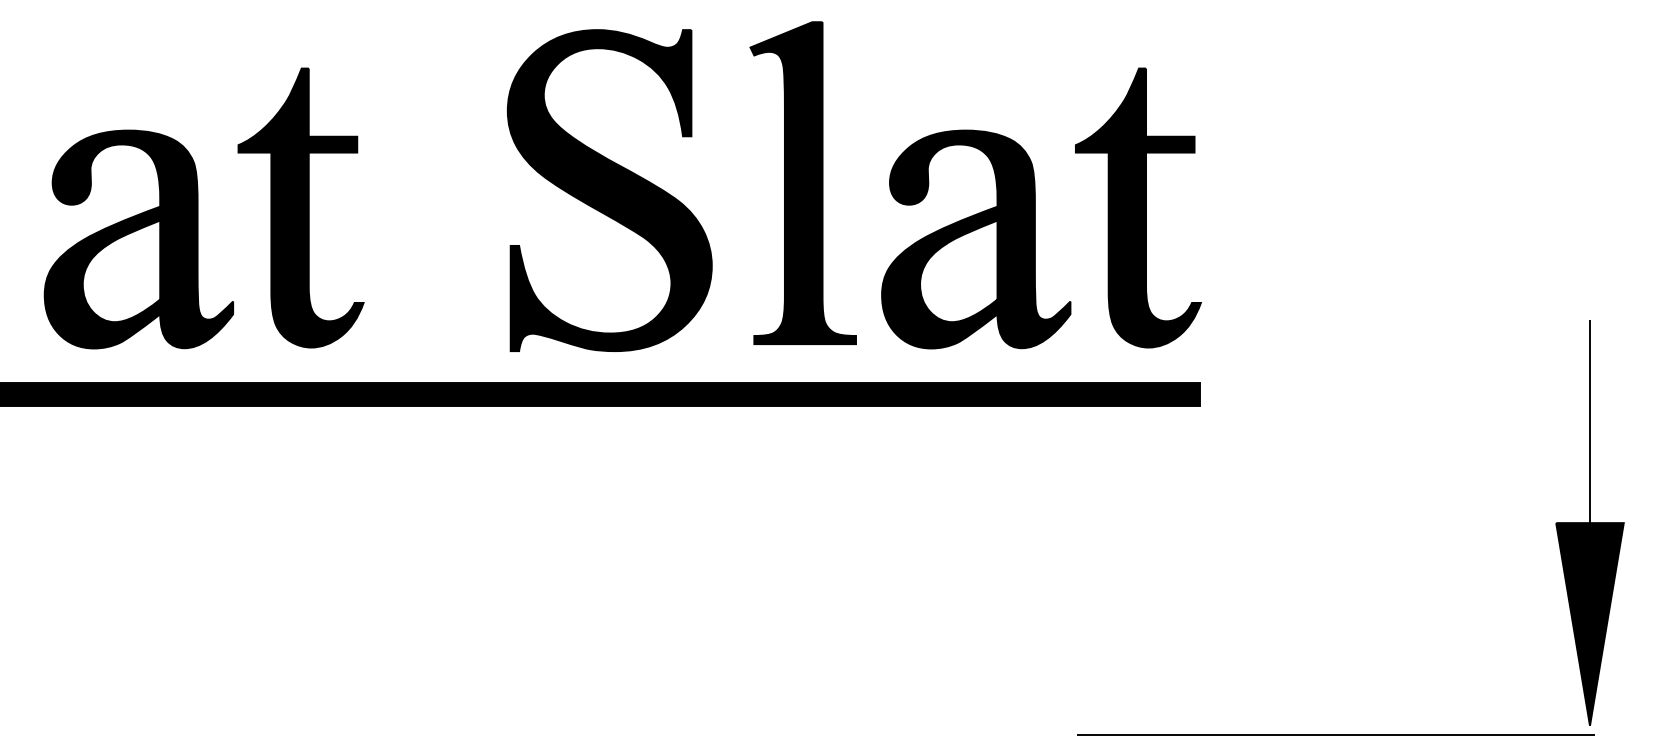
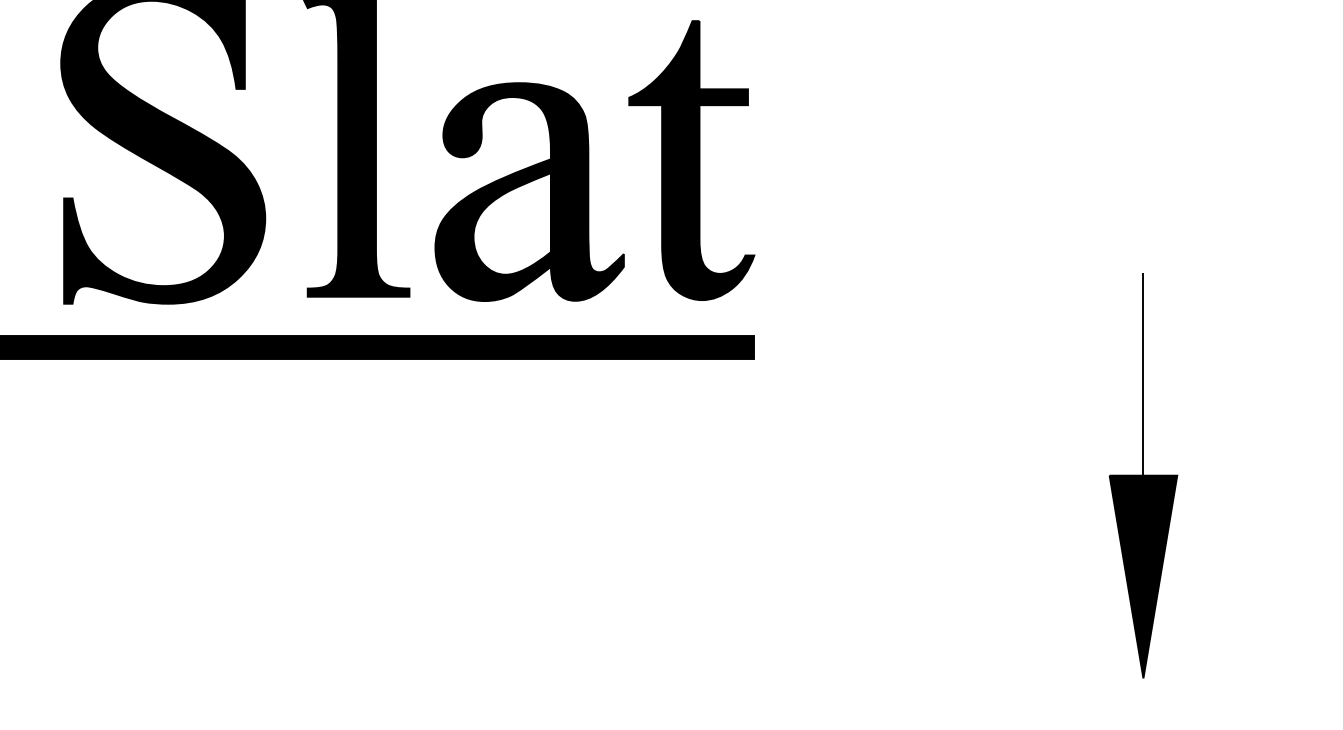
line: (1335, 734) -> (888, 687), removed

